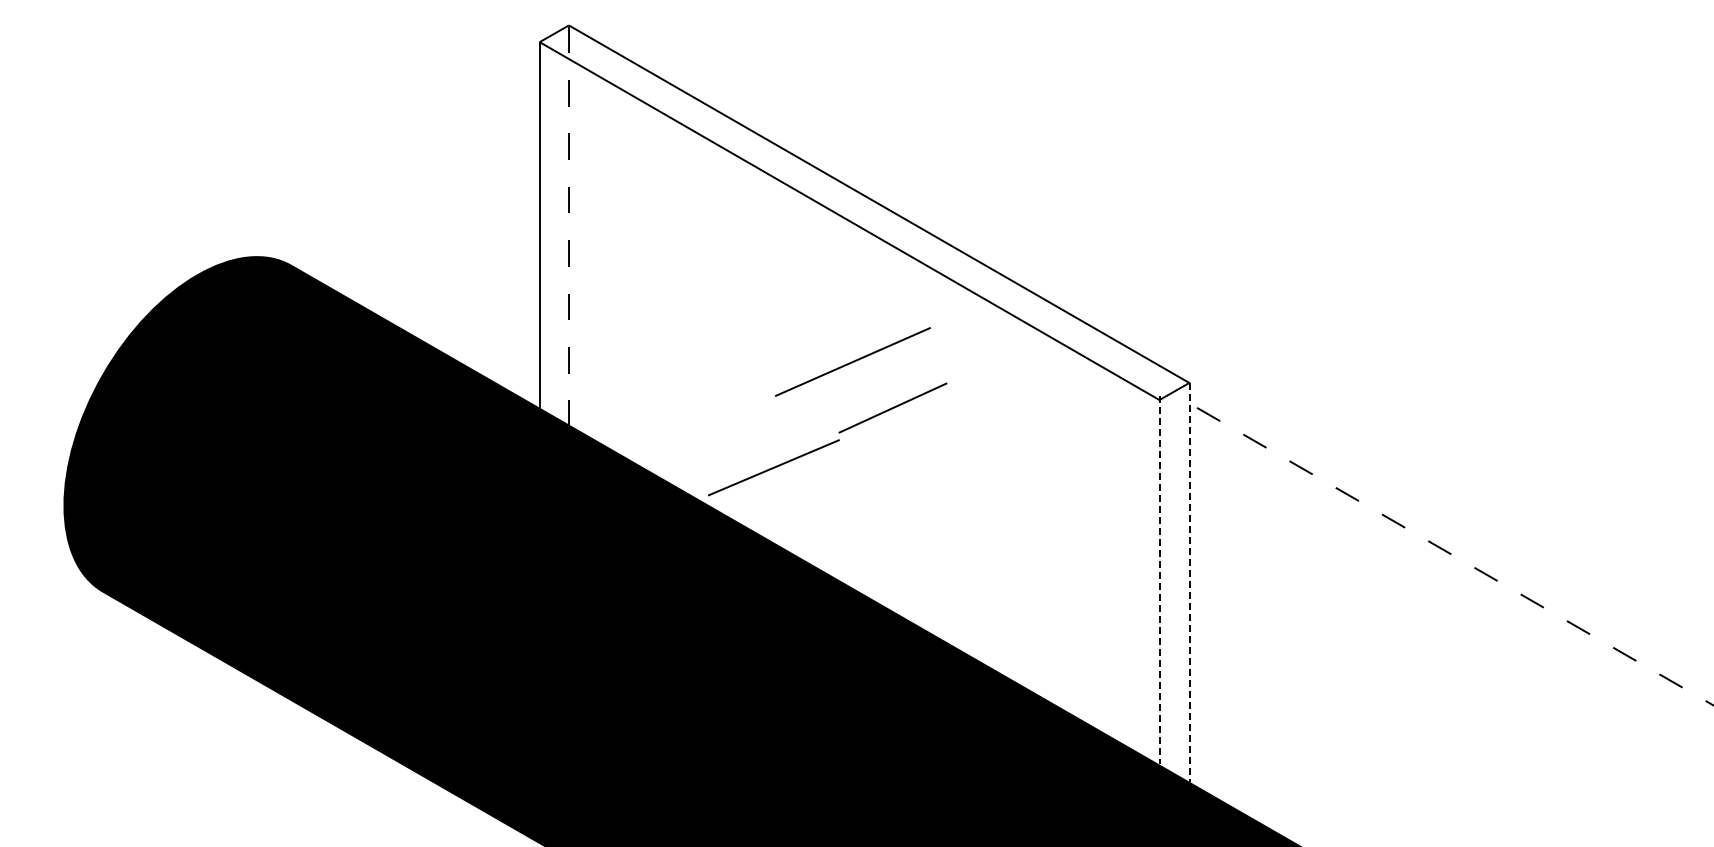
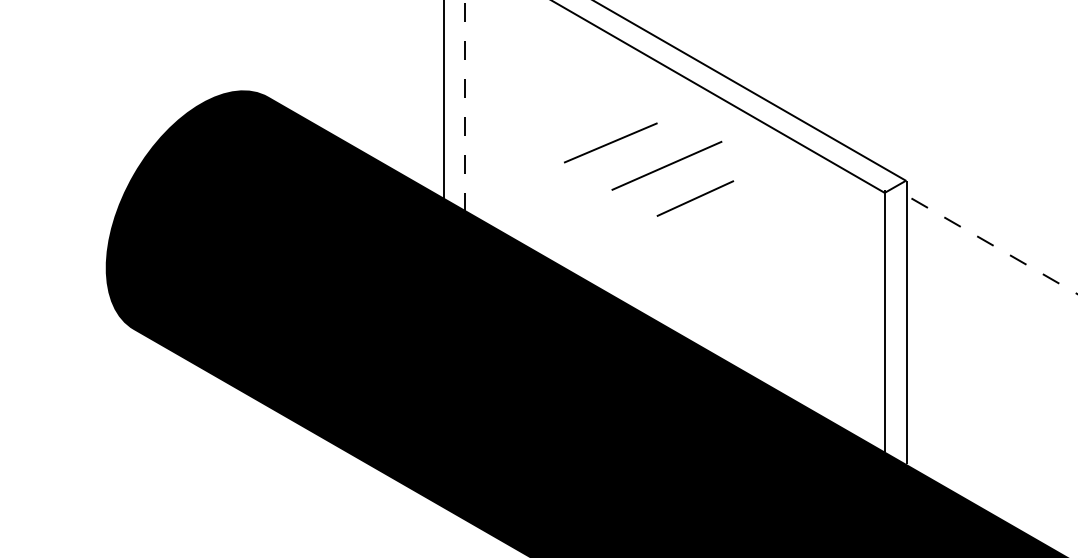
line: (773, 467) -> (610, 142), moved
line: (1159, 578) -> (884, 319), dashed -> solid
line: (1190, 582) -> (906, 322), dashed -> solid

